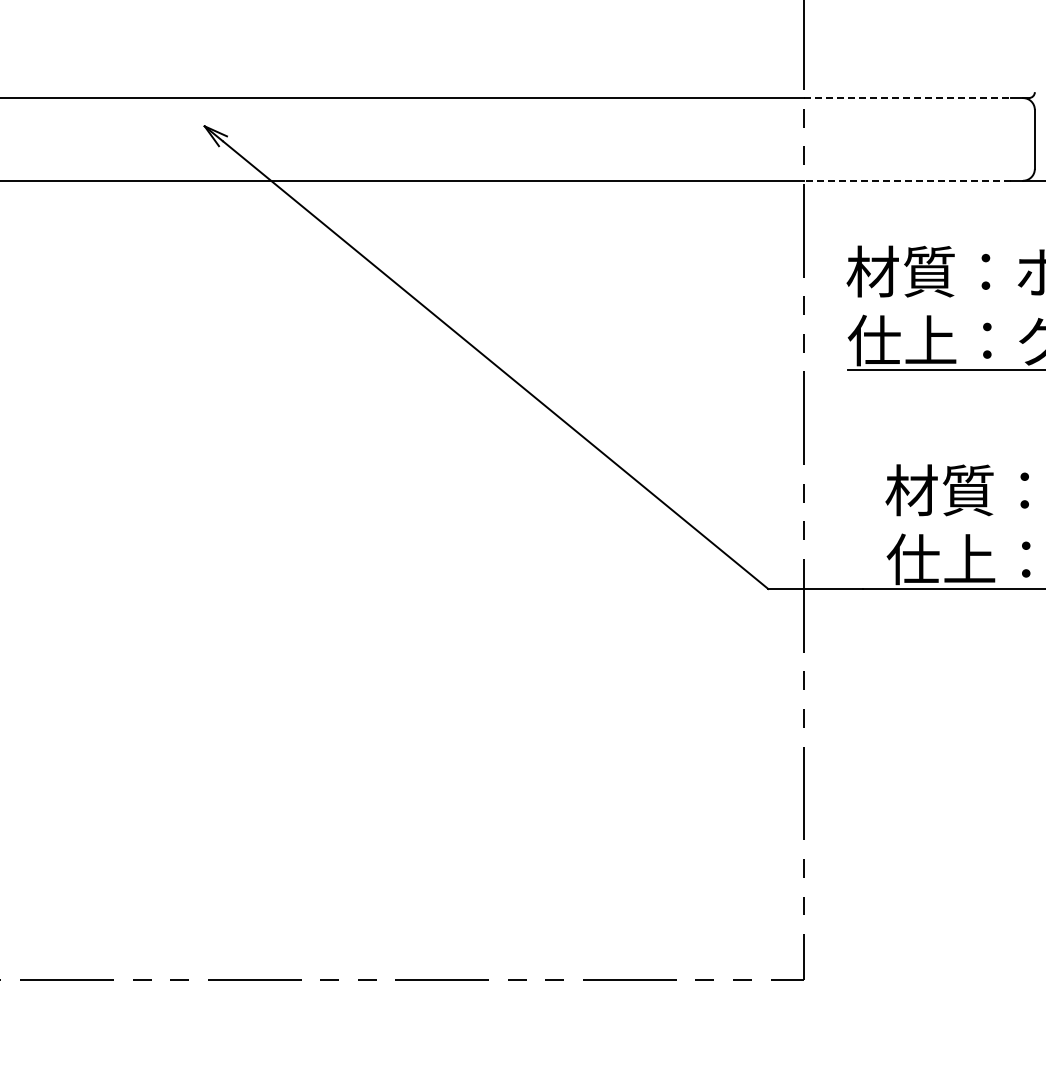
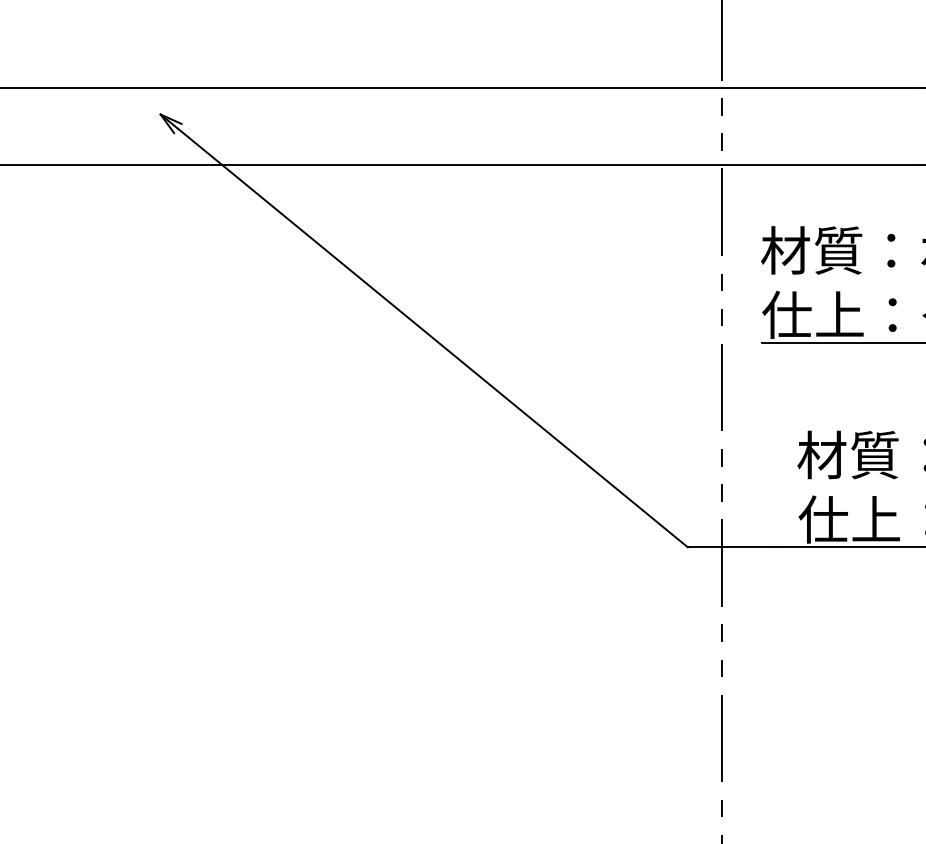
line: (908, 98) -> (818, 88), dashed -> solid
line: (907, 180) -> (818, 165), dashed -> solid

